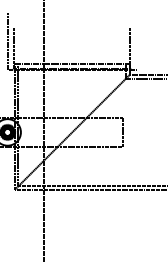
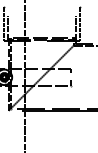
line: (136, 40) -> (79, 23), added

